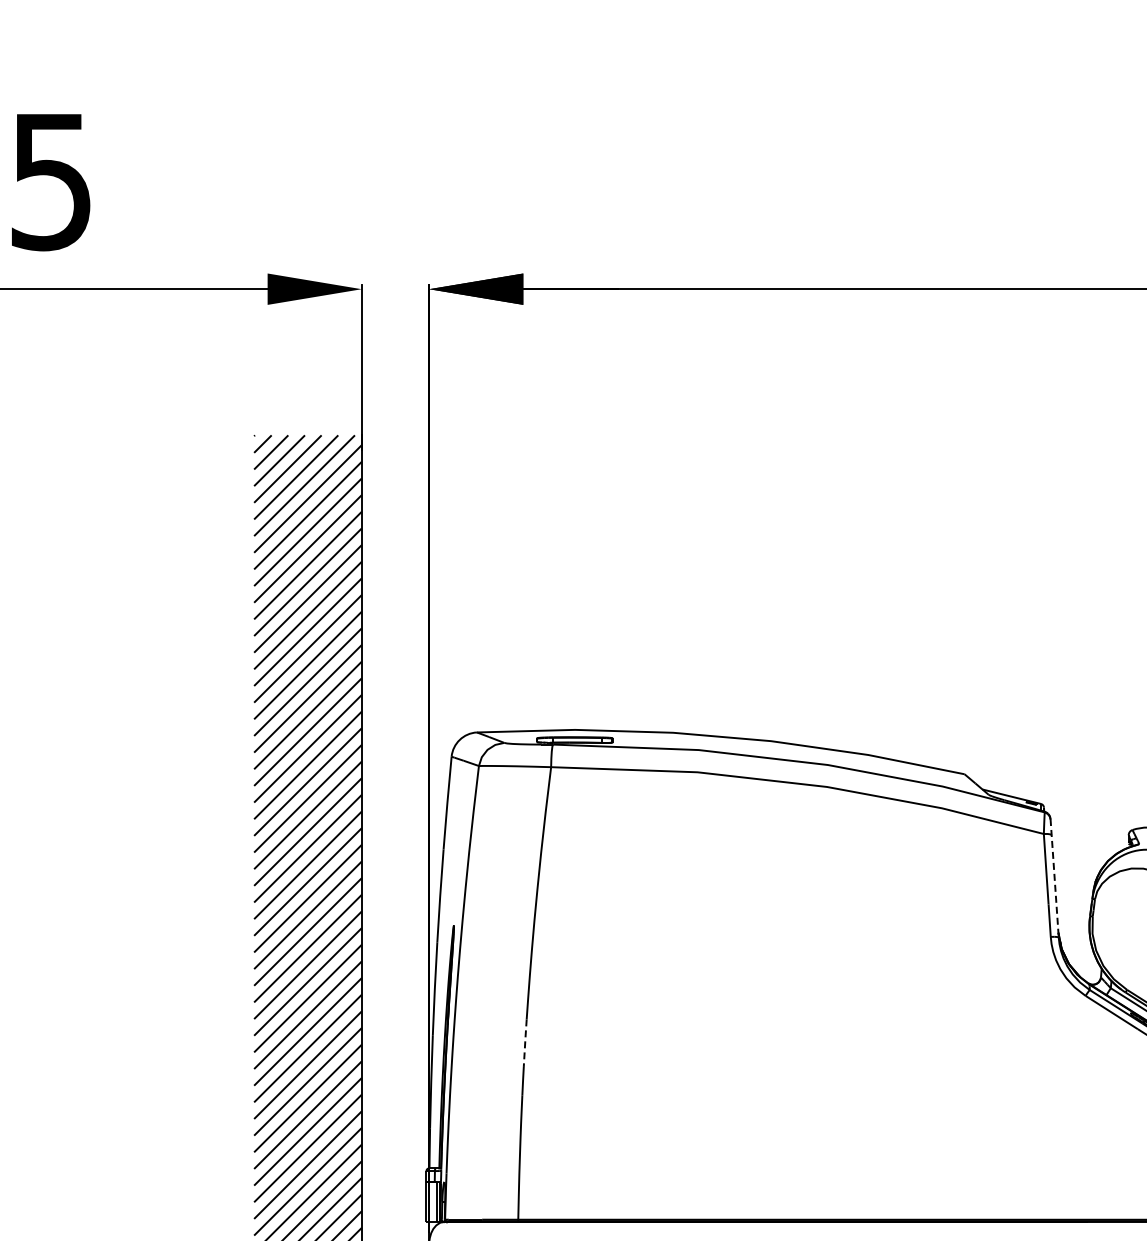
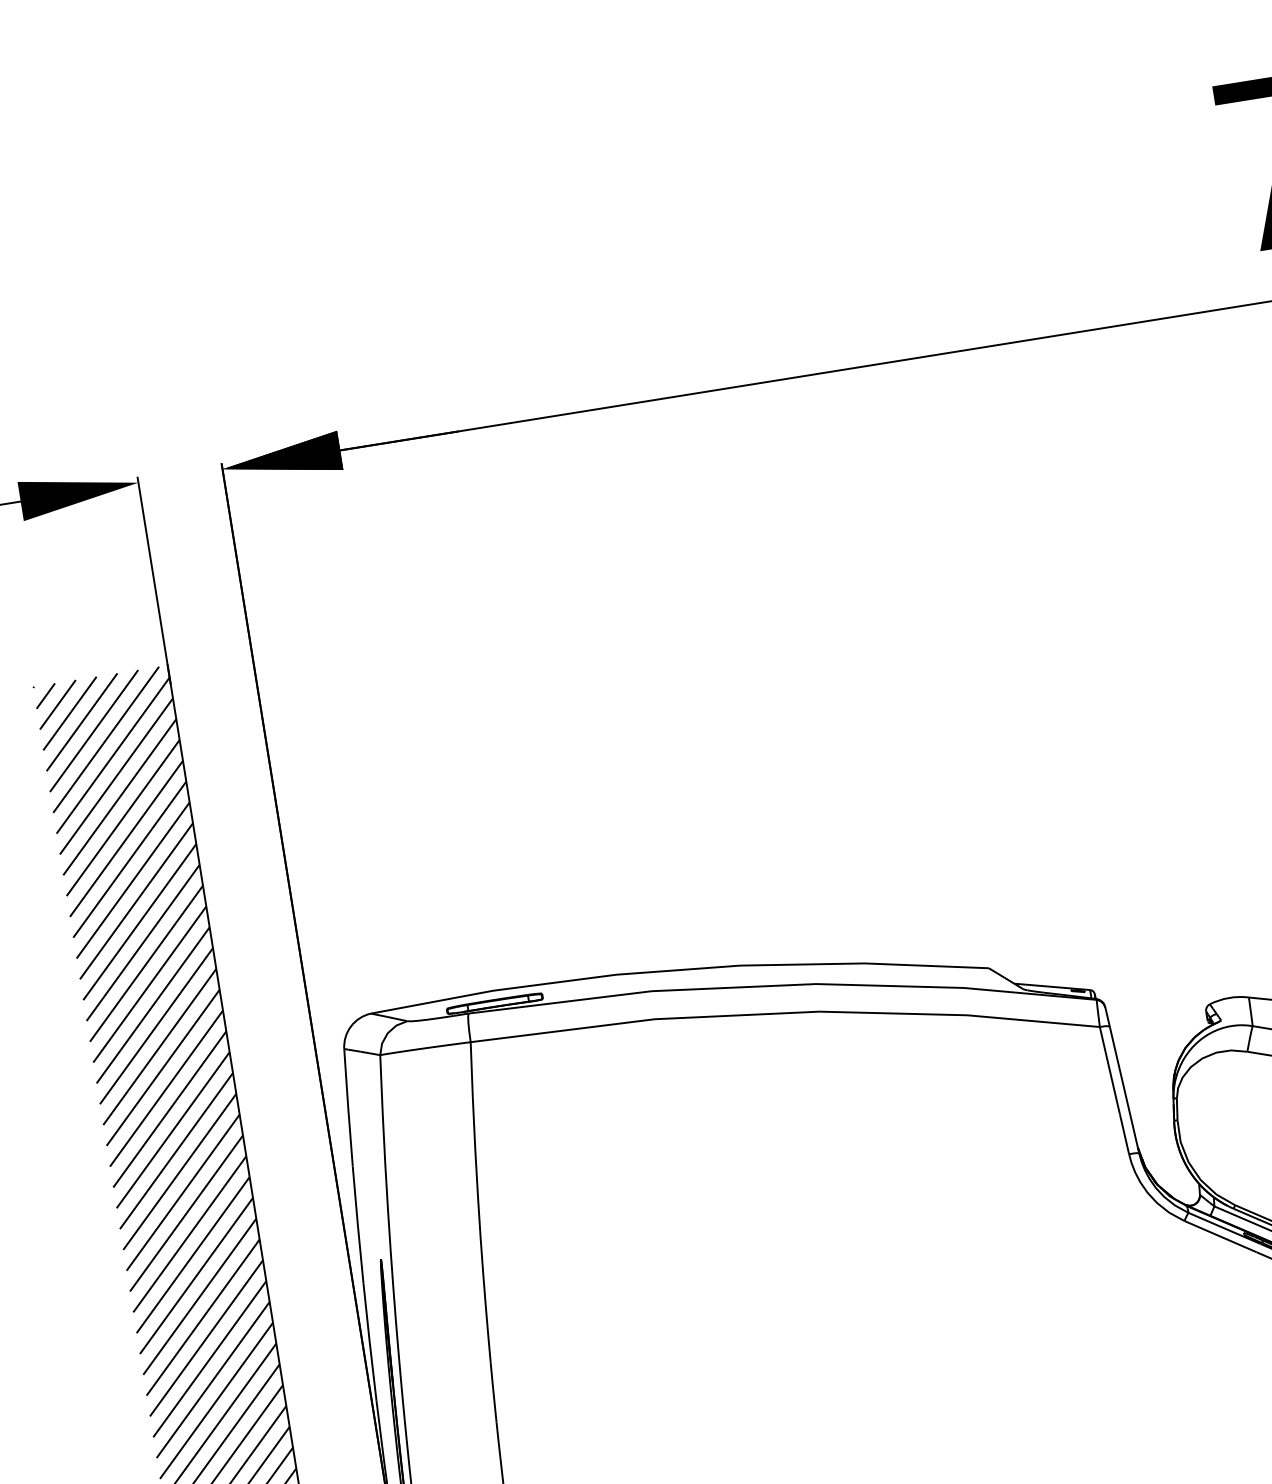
line: (1054, 878) -> (1122, 1080), dashed -> solid
line: (525, 1043) -> (493, 1392), dashed -> solid

